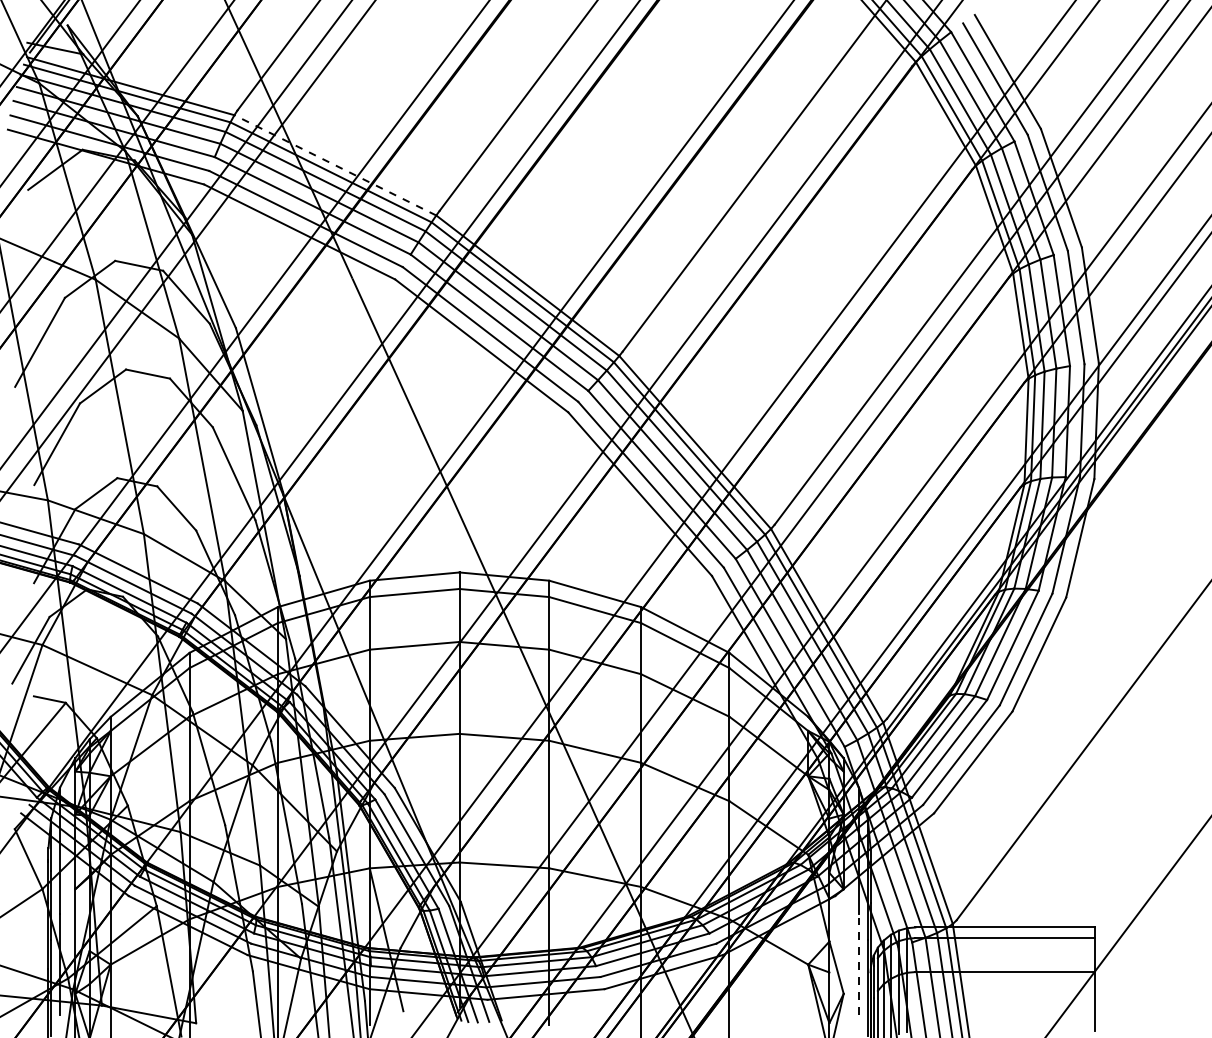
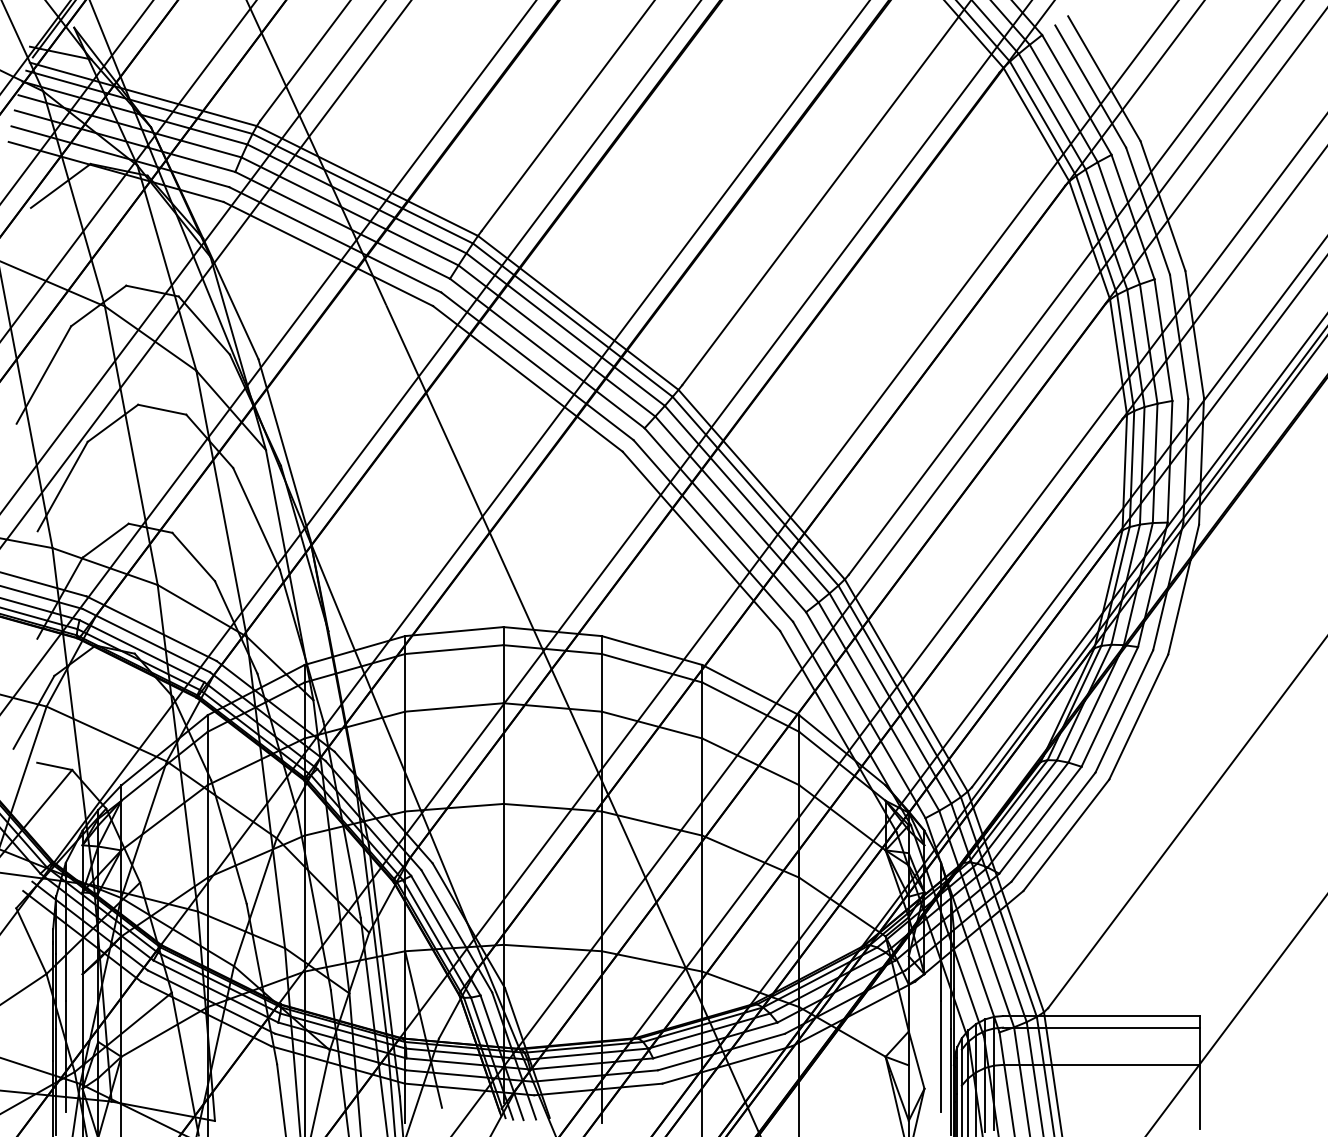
line: (335, 164) -> (367, 180), dashed -> solid
line: (859, 963) -> (941, 1055), dashed -> solid

